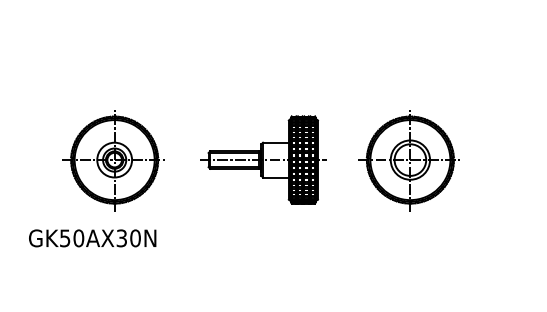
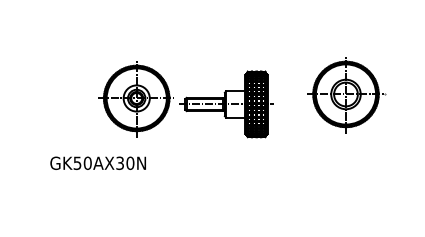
part: (113, 161) -> (135, 99), moved
part: (409, 161) -> (345, 95), moved

